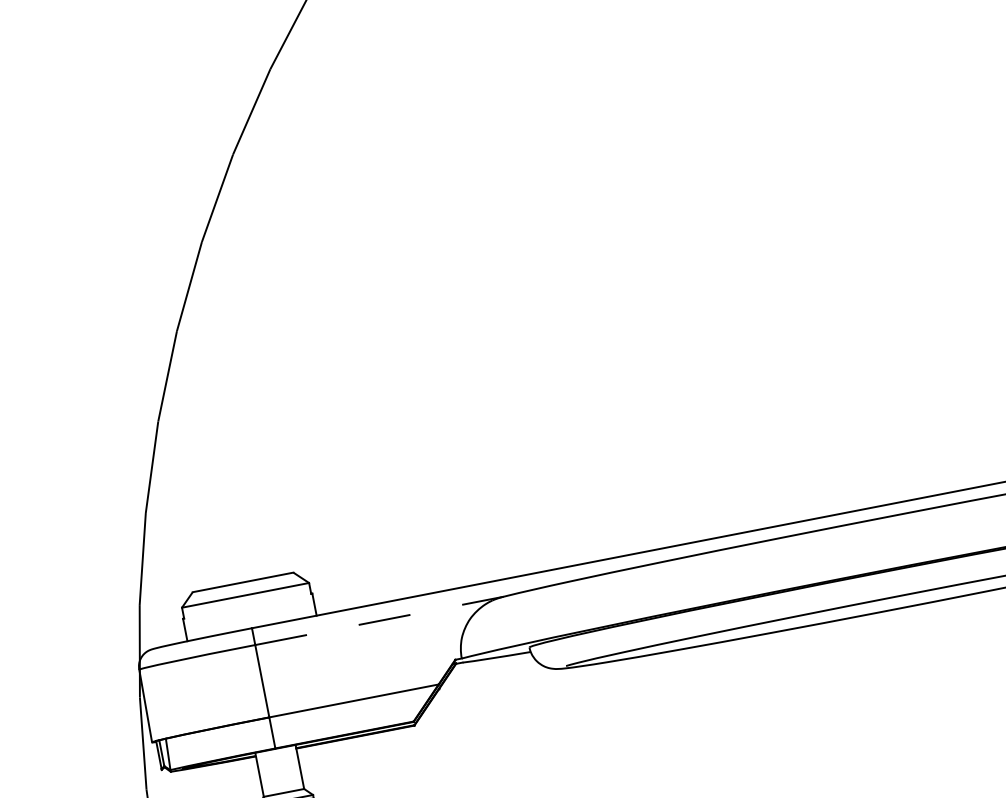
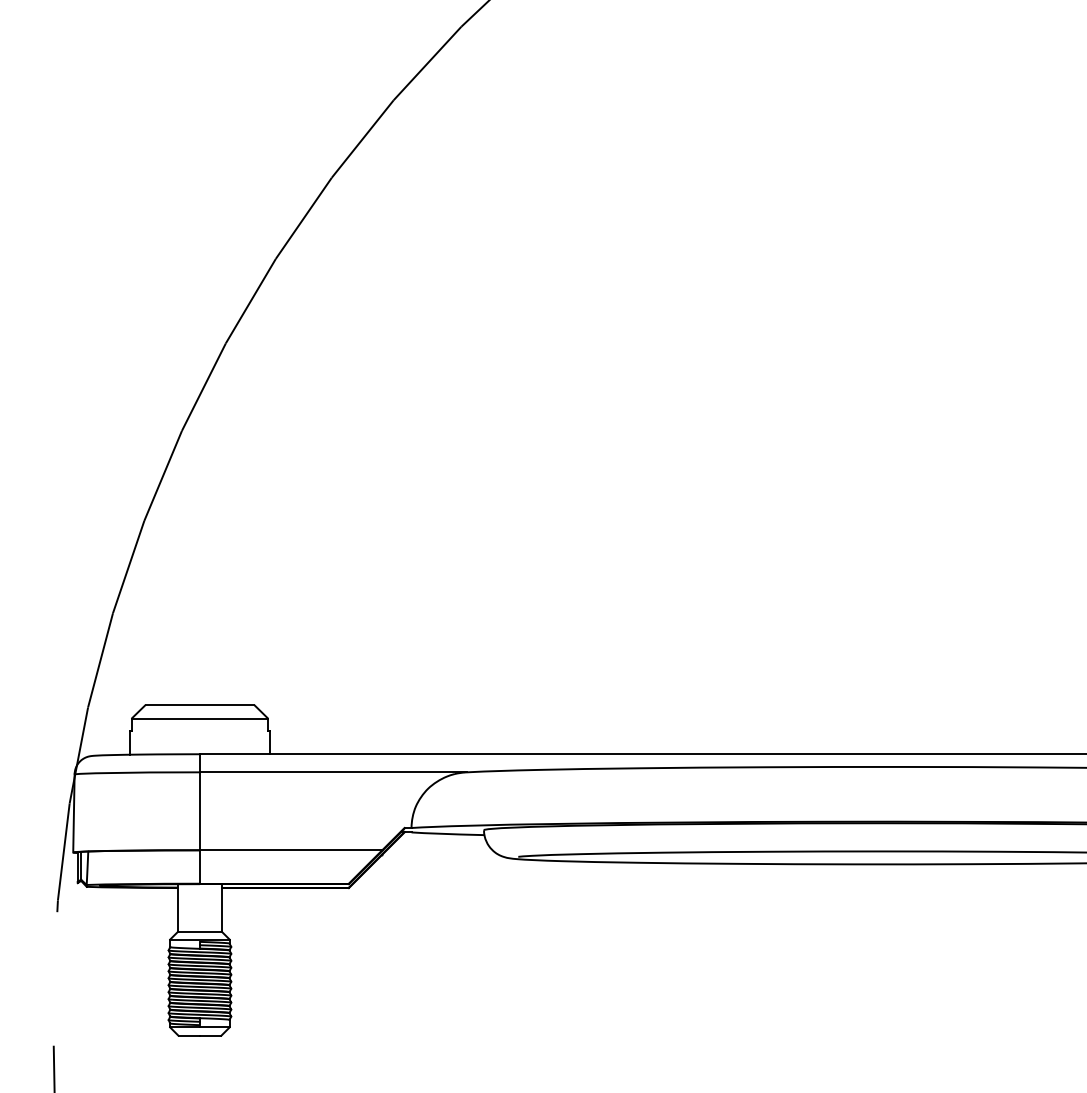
line: (379, 621) -> (333, 772), dashed -> solid

